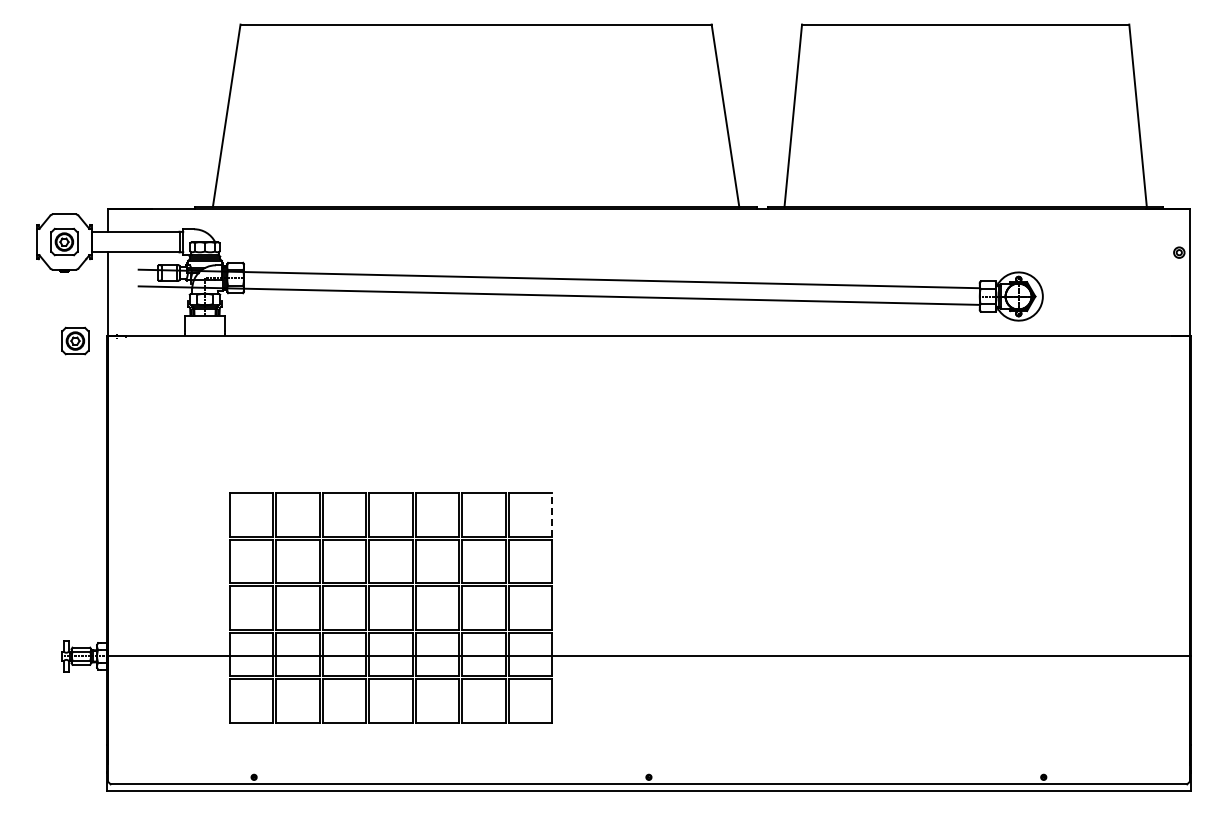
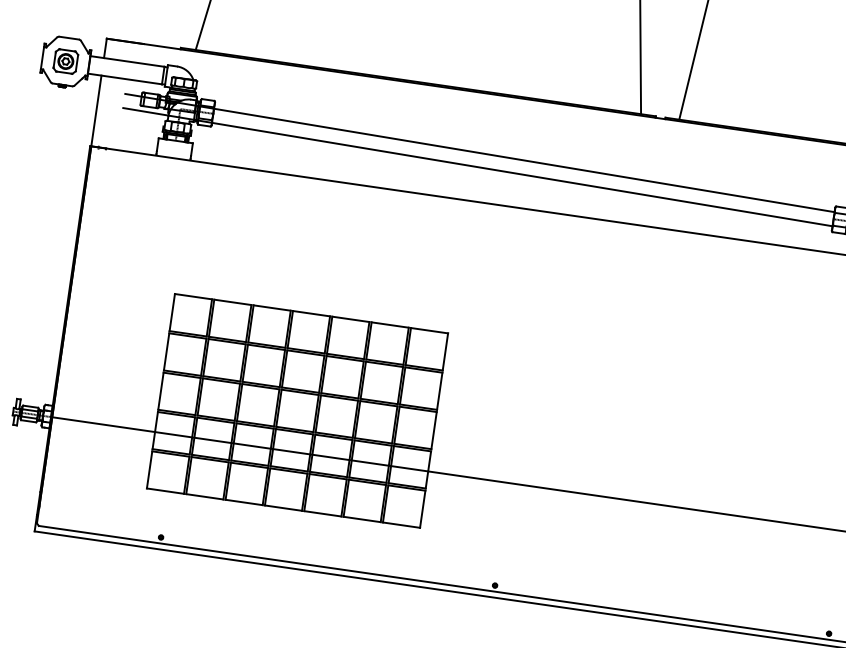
part: (75, 340) -> (63, 146), removed
line: (552, 515) -> (445, 352), dashed -> solid

